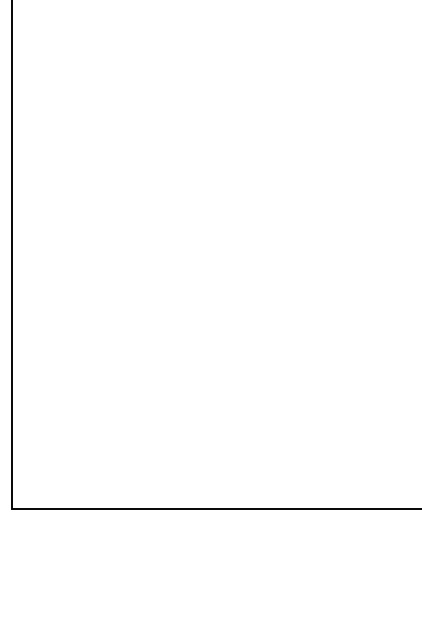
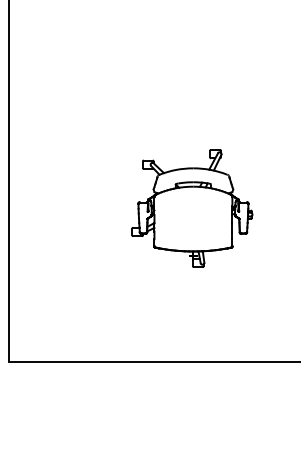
part: (269, 292) -> (192, 208), added

